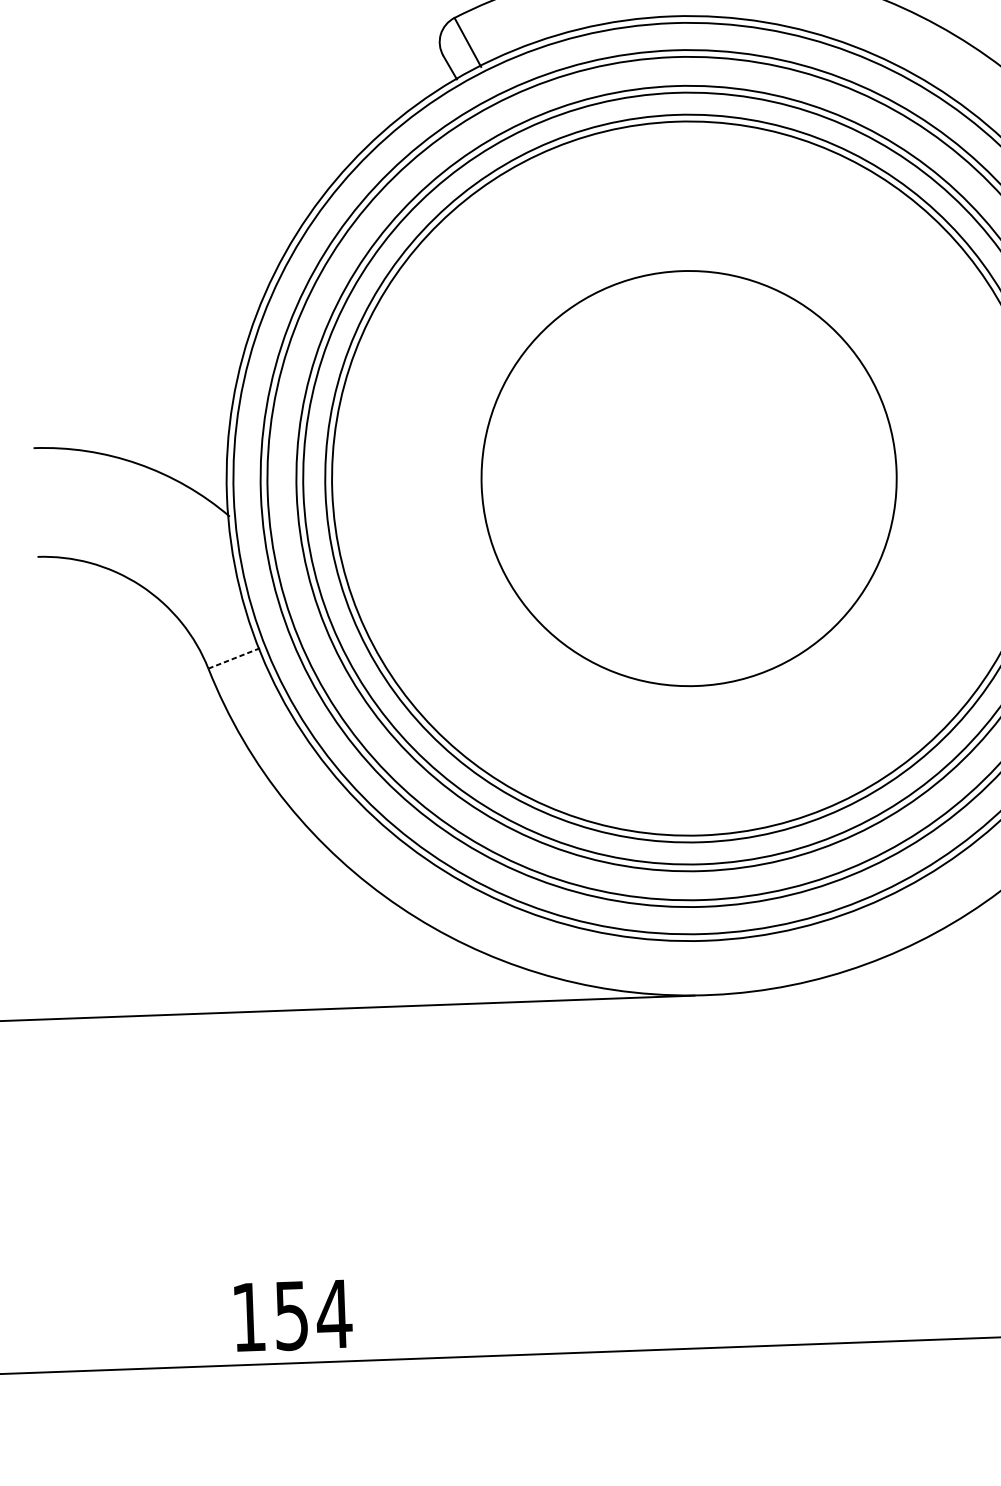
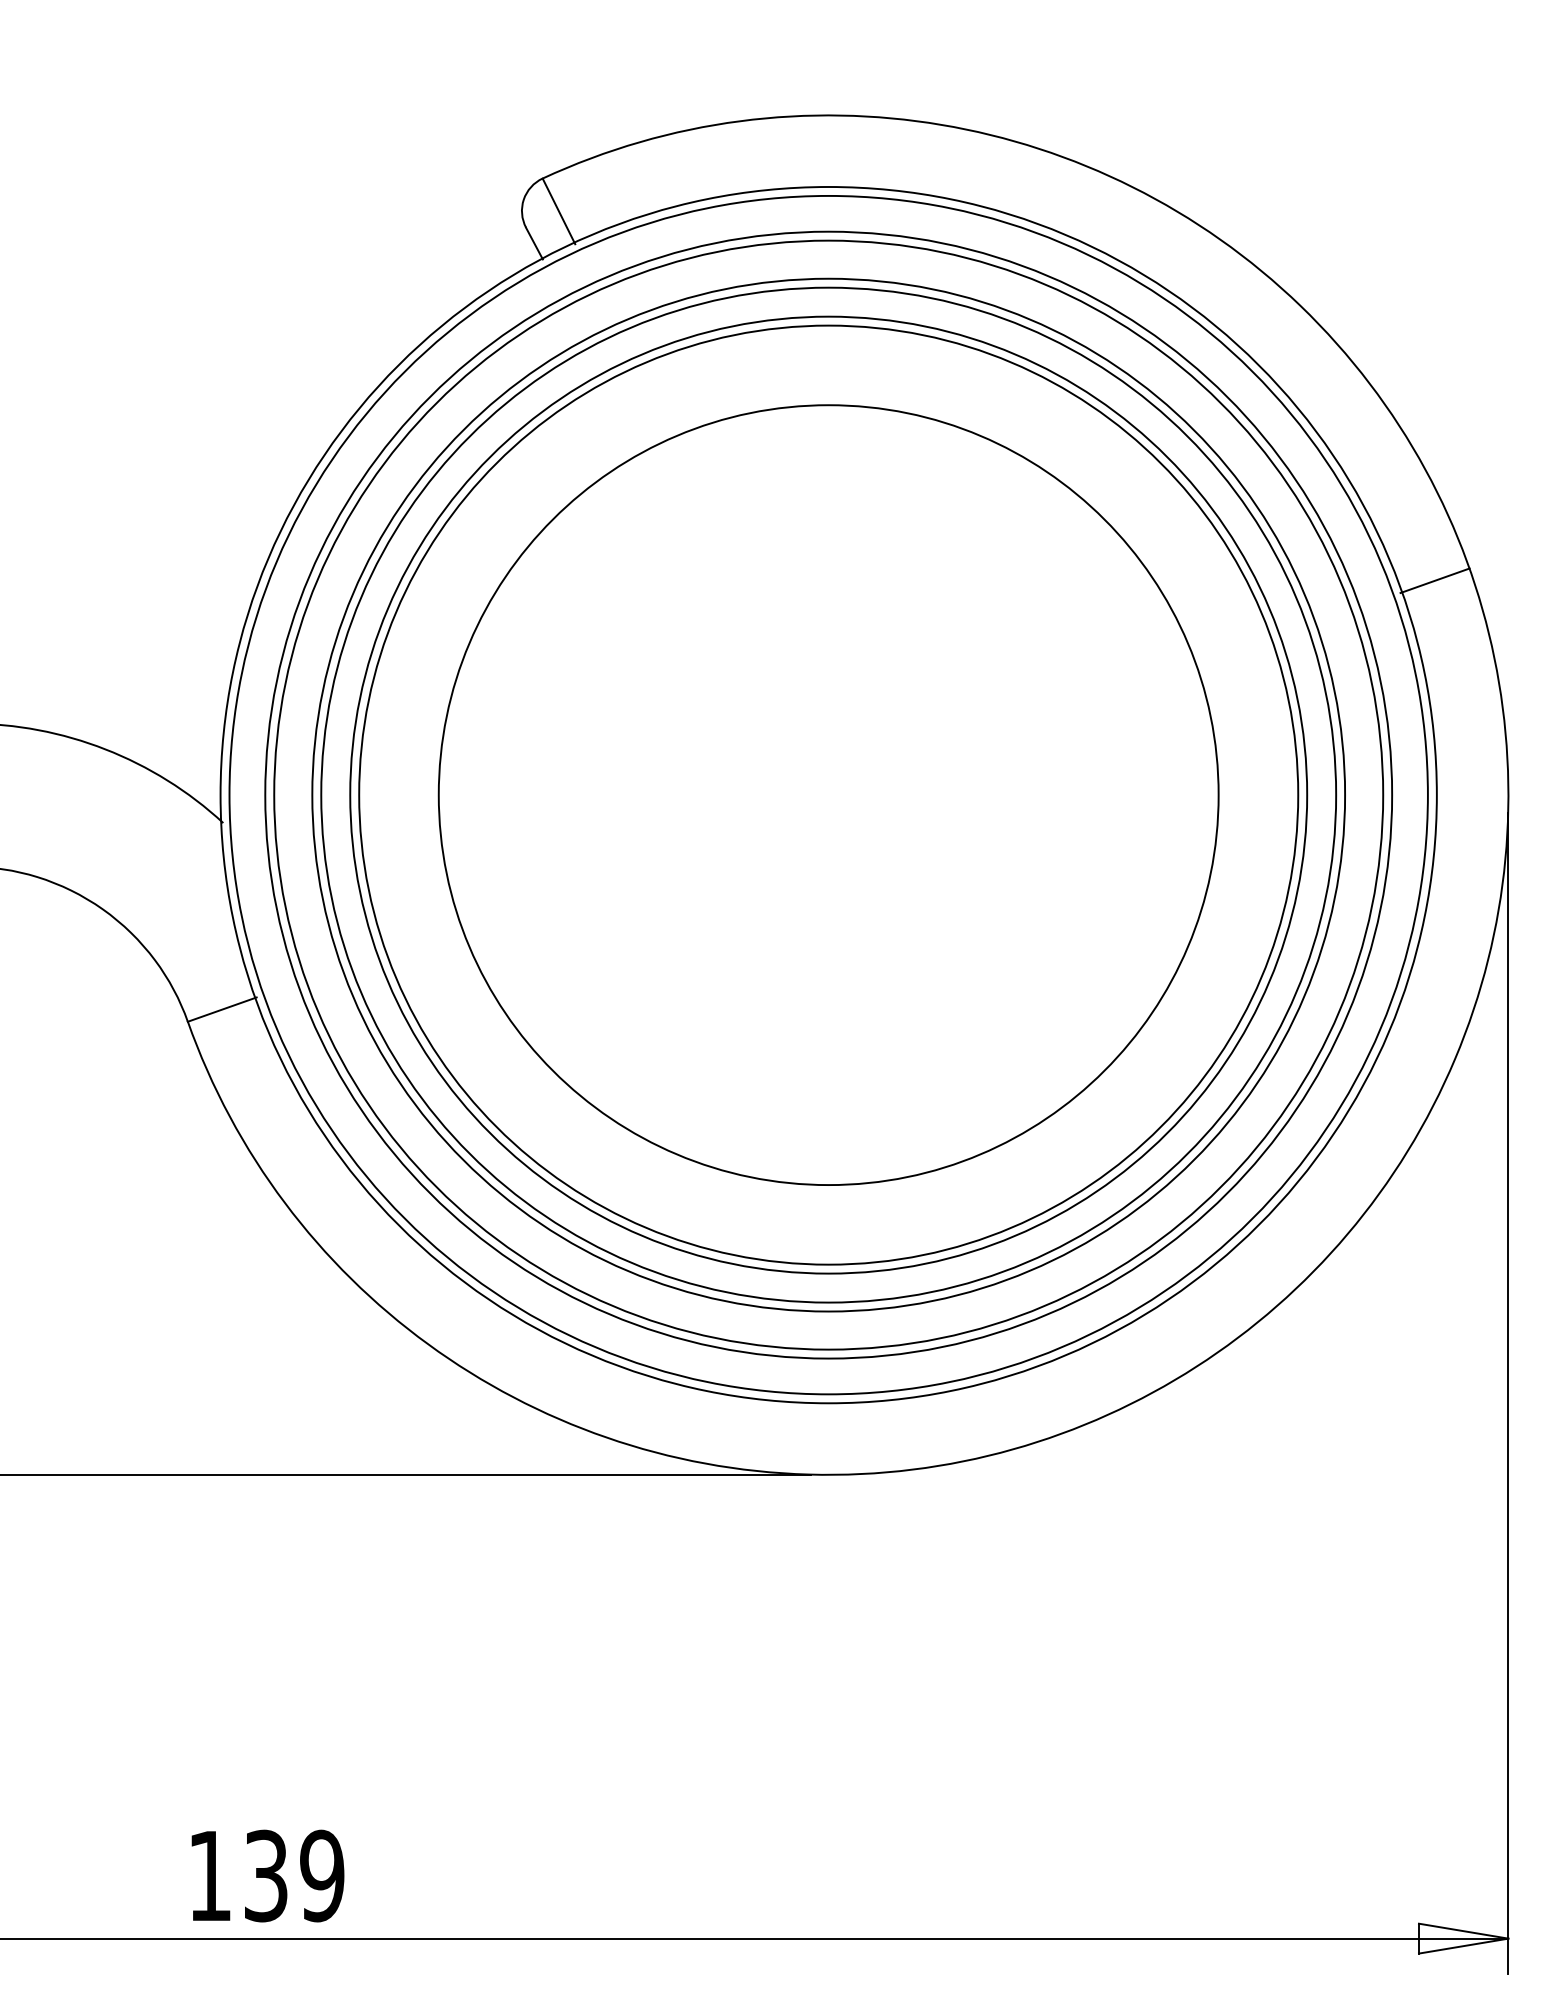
circle: (688, 478) -> (828, 795), size x1.43
line: (234, 658) -> (222, 1009), dashed -> solid
text: (314, 1314) -> (295, 1875), 154 -> 139

